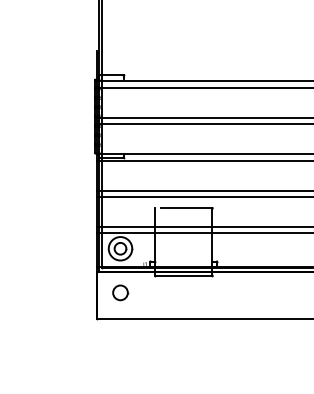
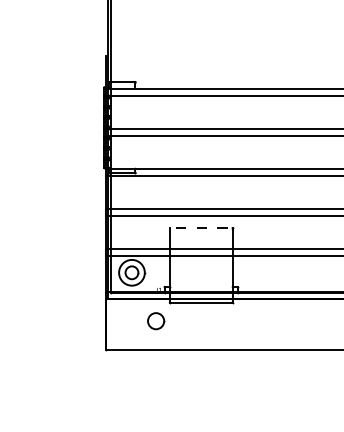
line: (186, 208) -> (204, 228), solid -> dashed
part: (120, 292) -> (156, 320), moved

